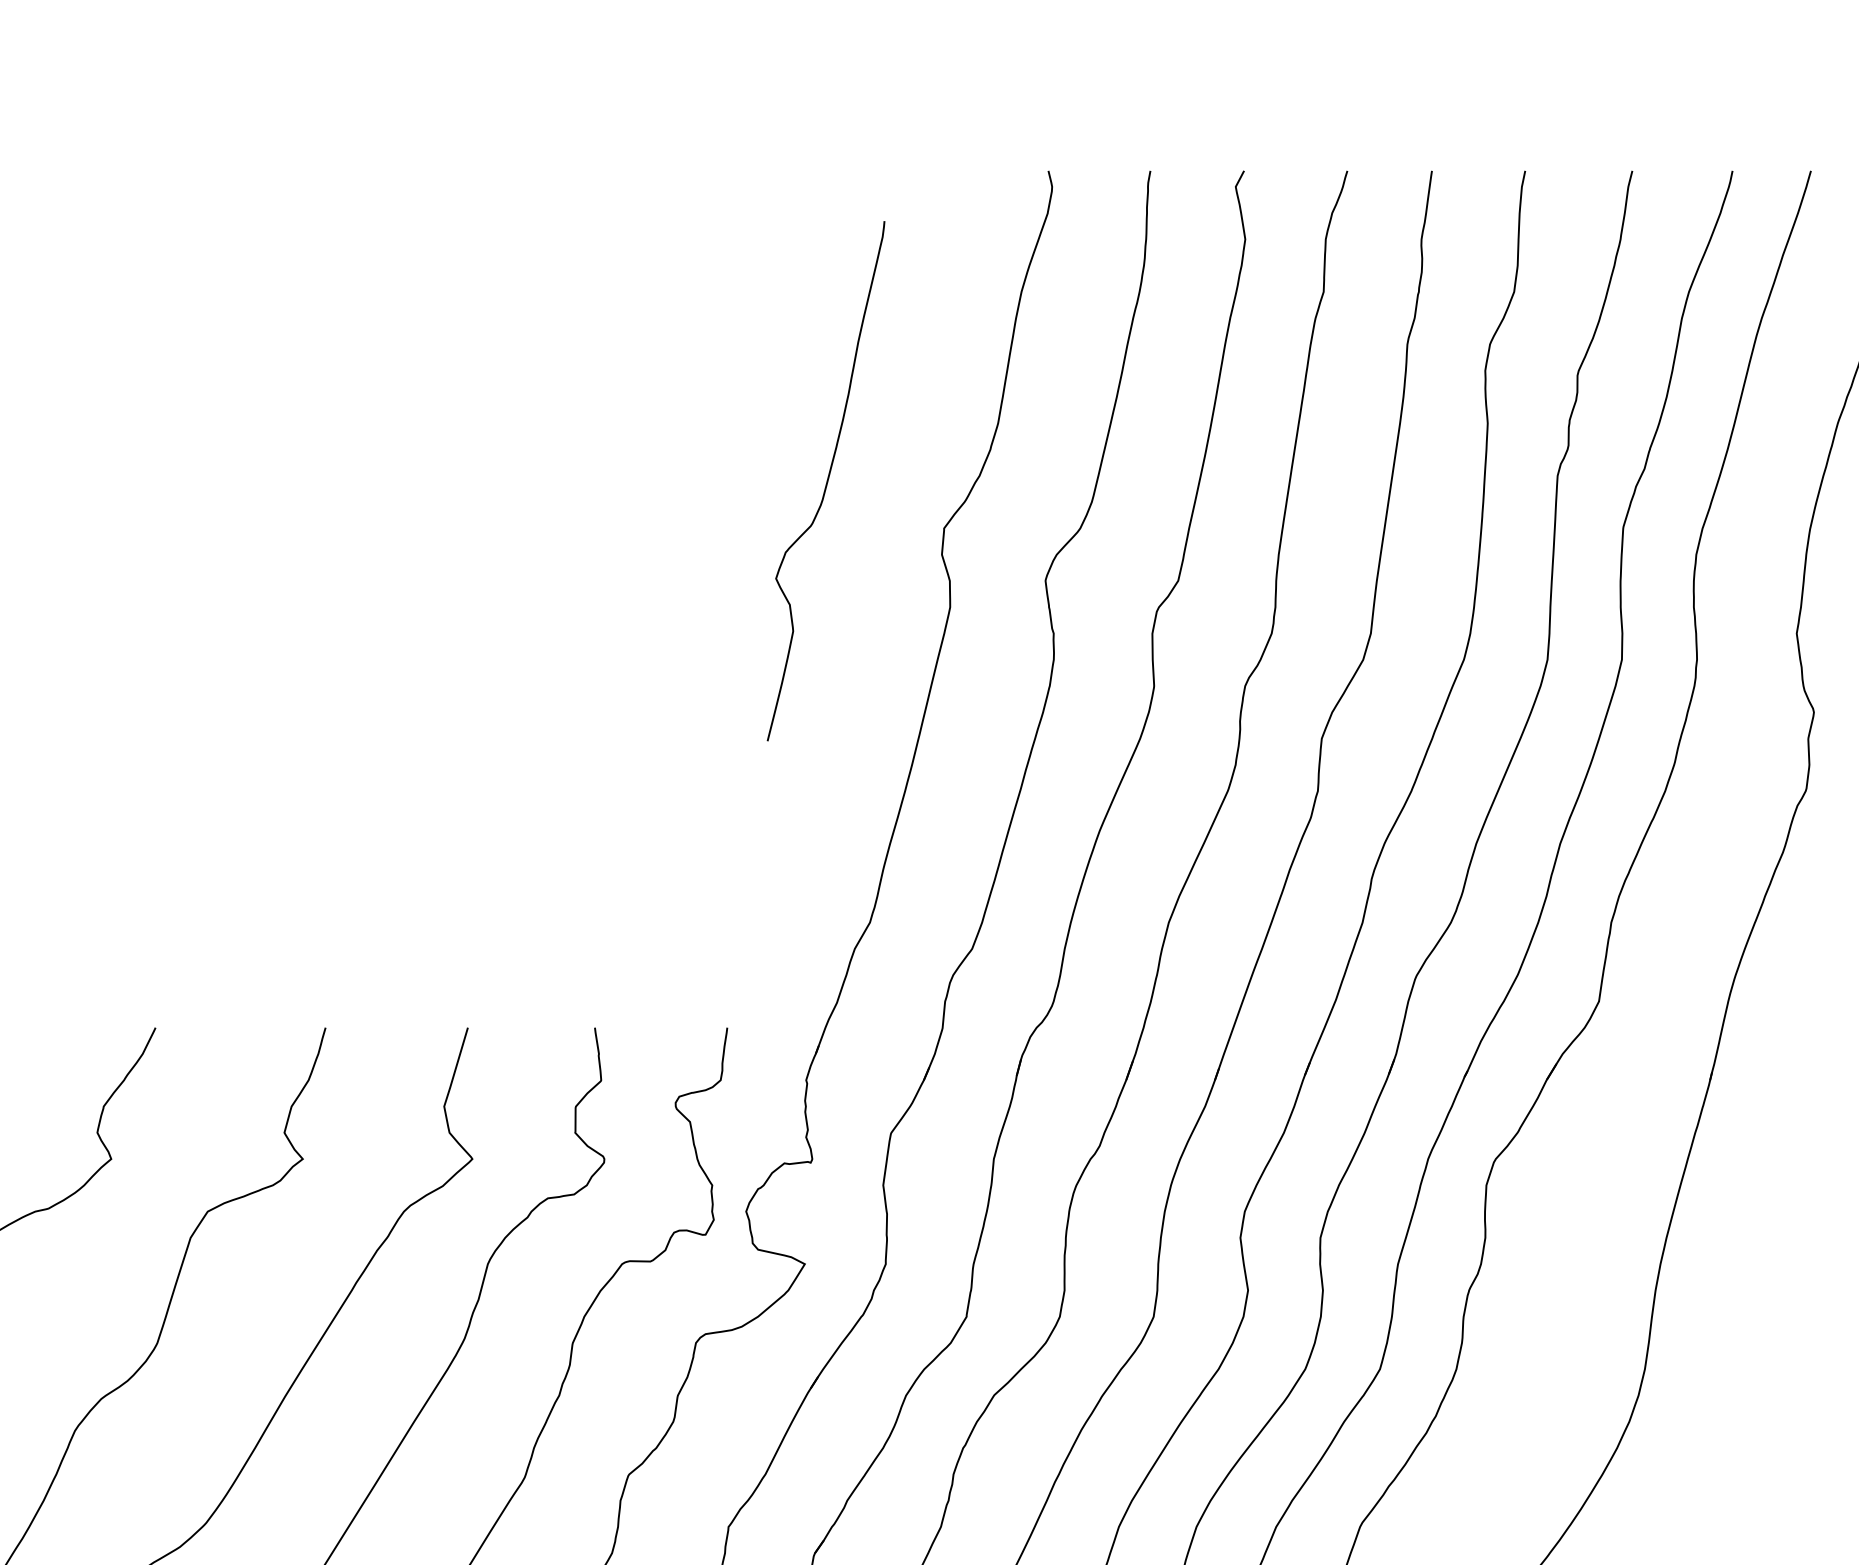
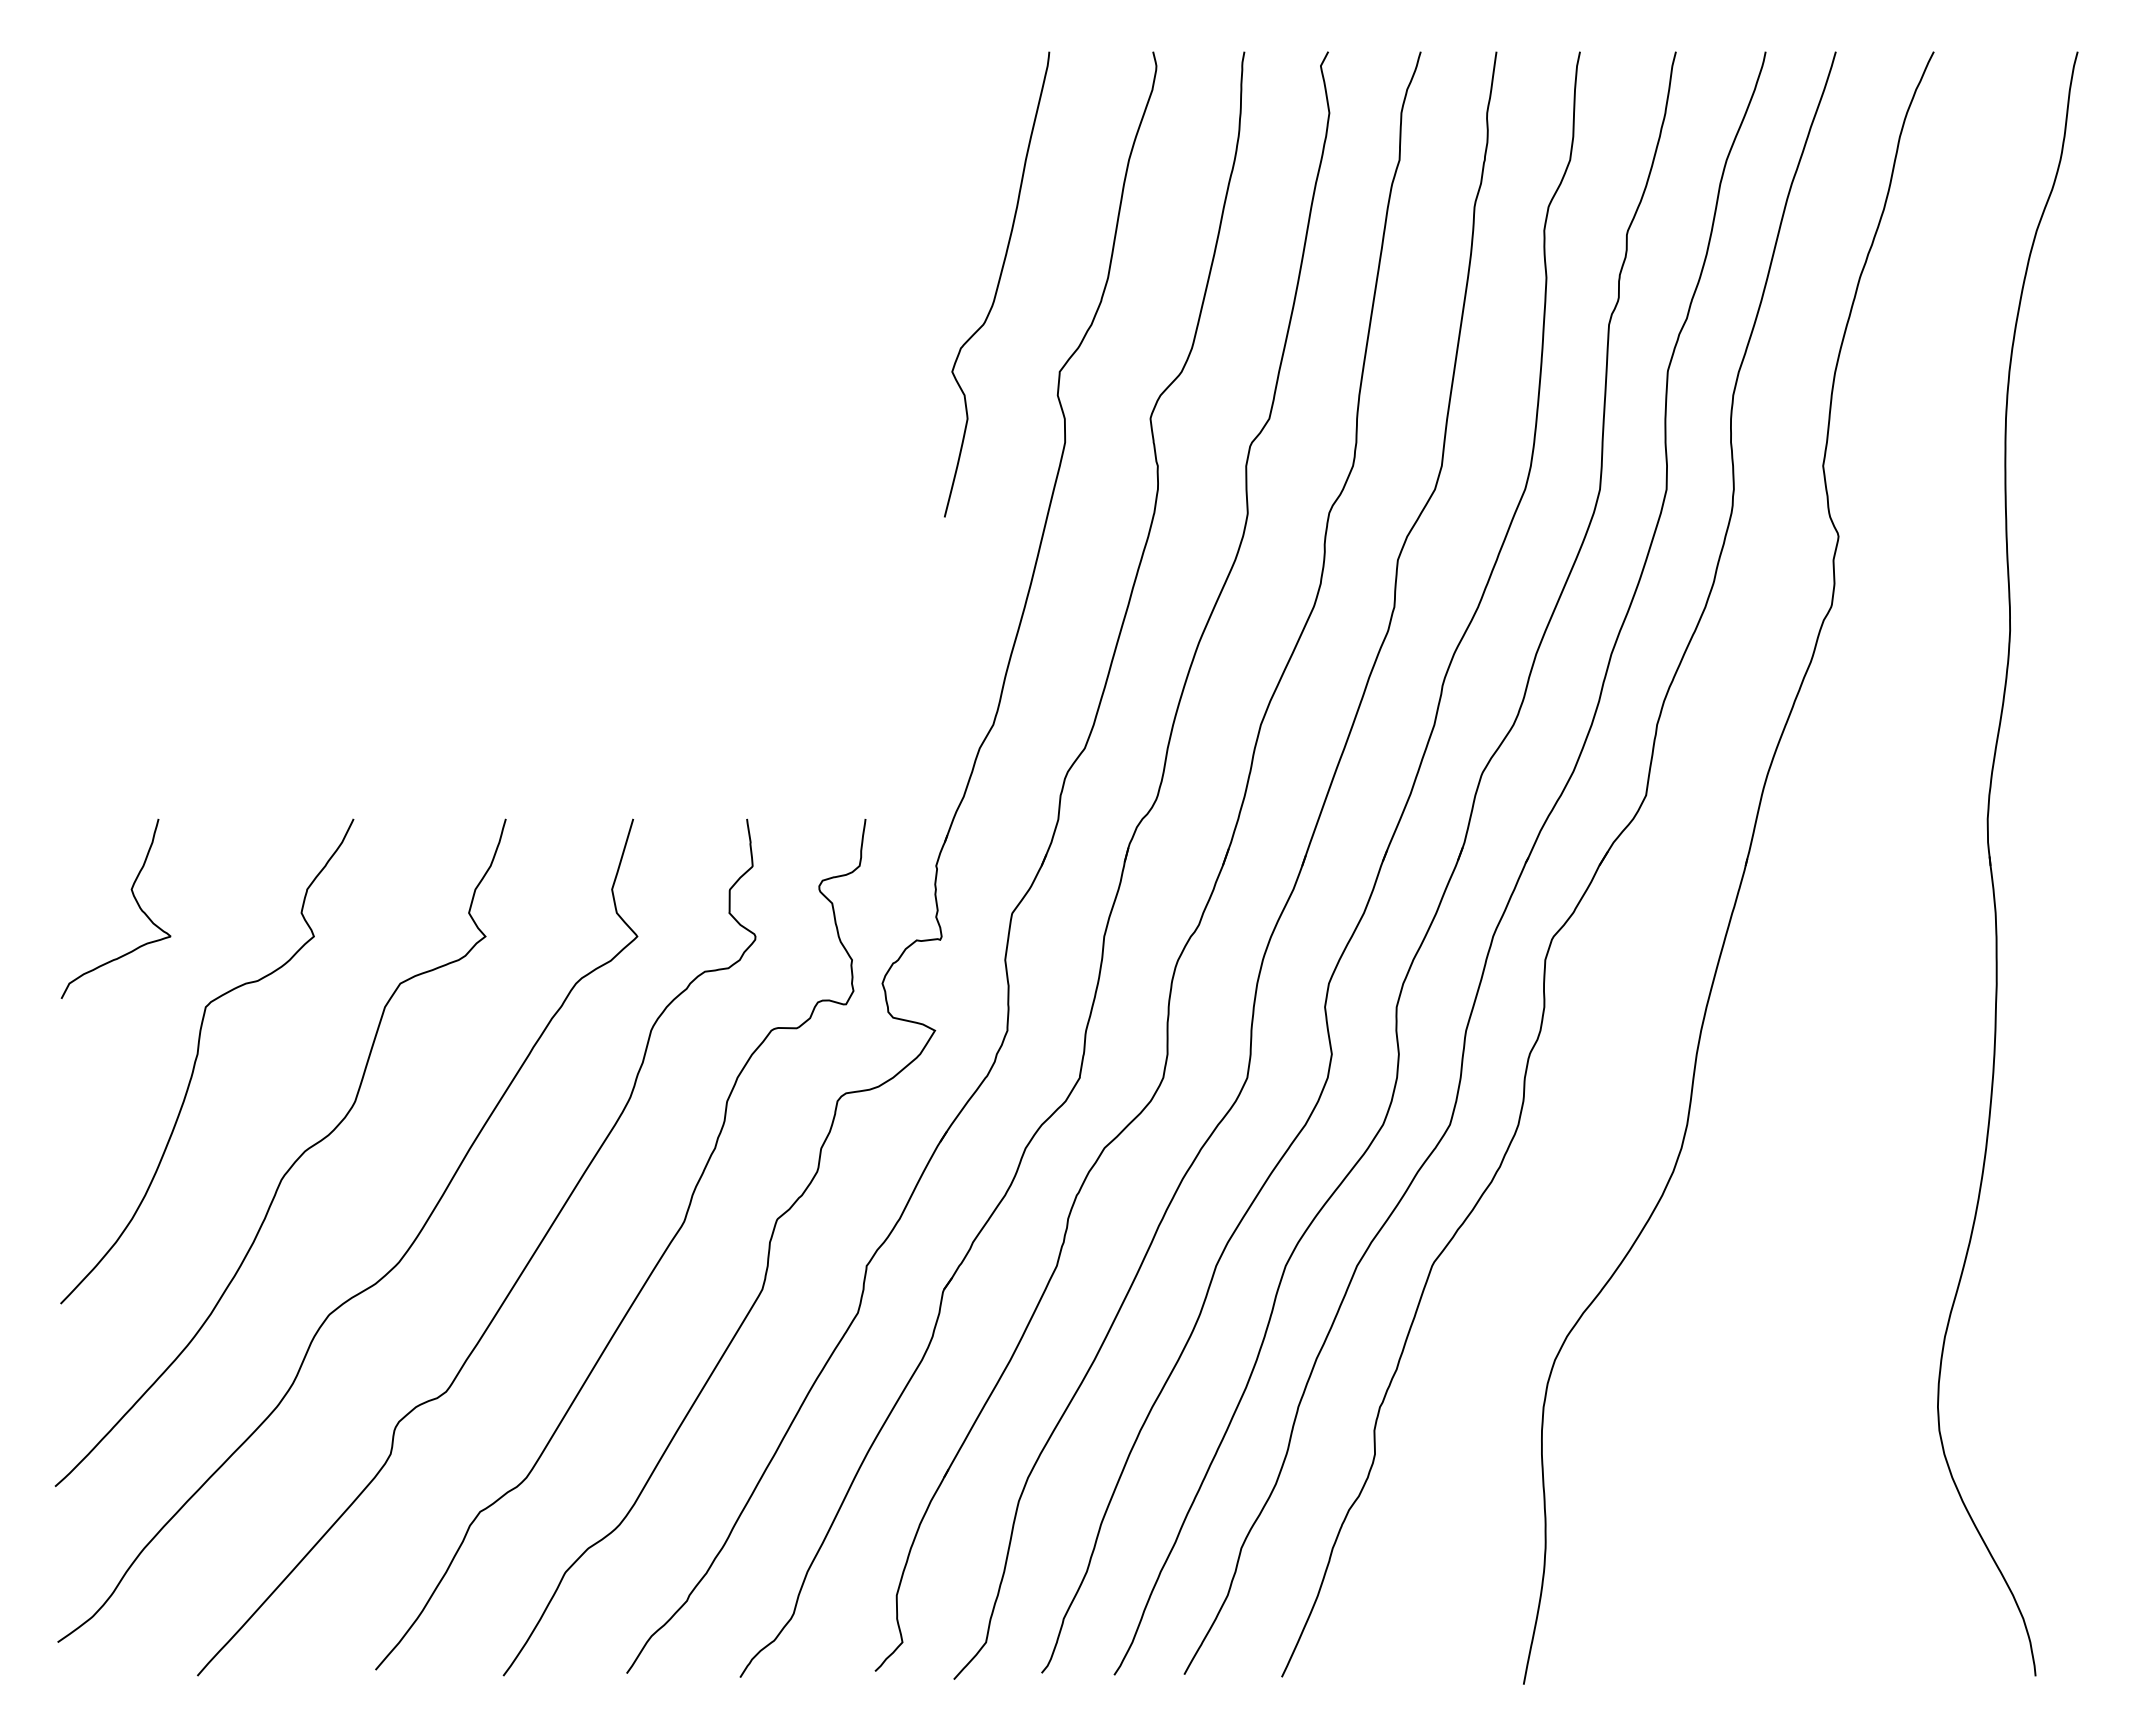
curve: (826, 481) -> (997, 284), moved

